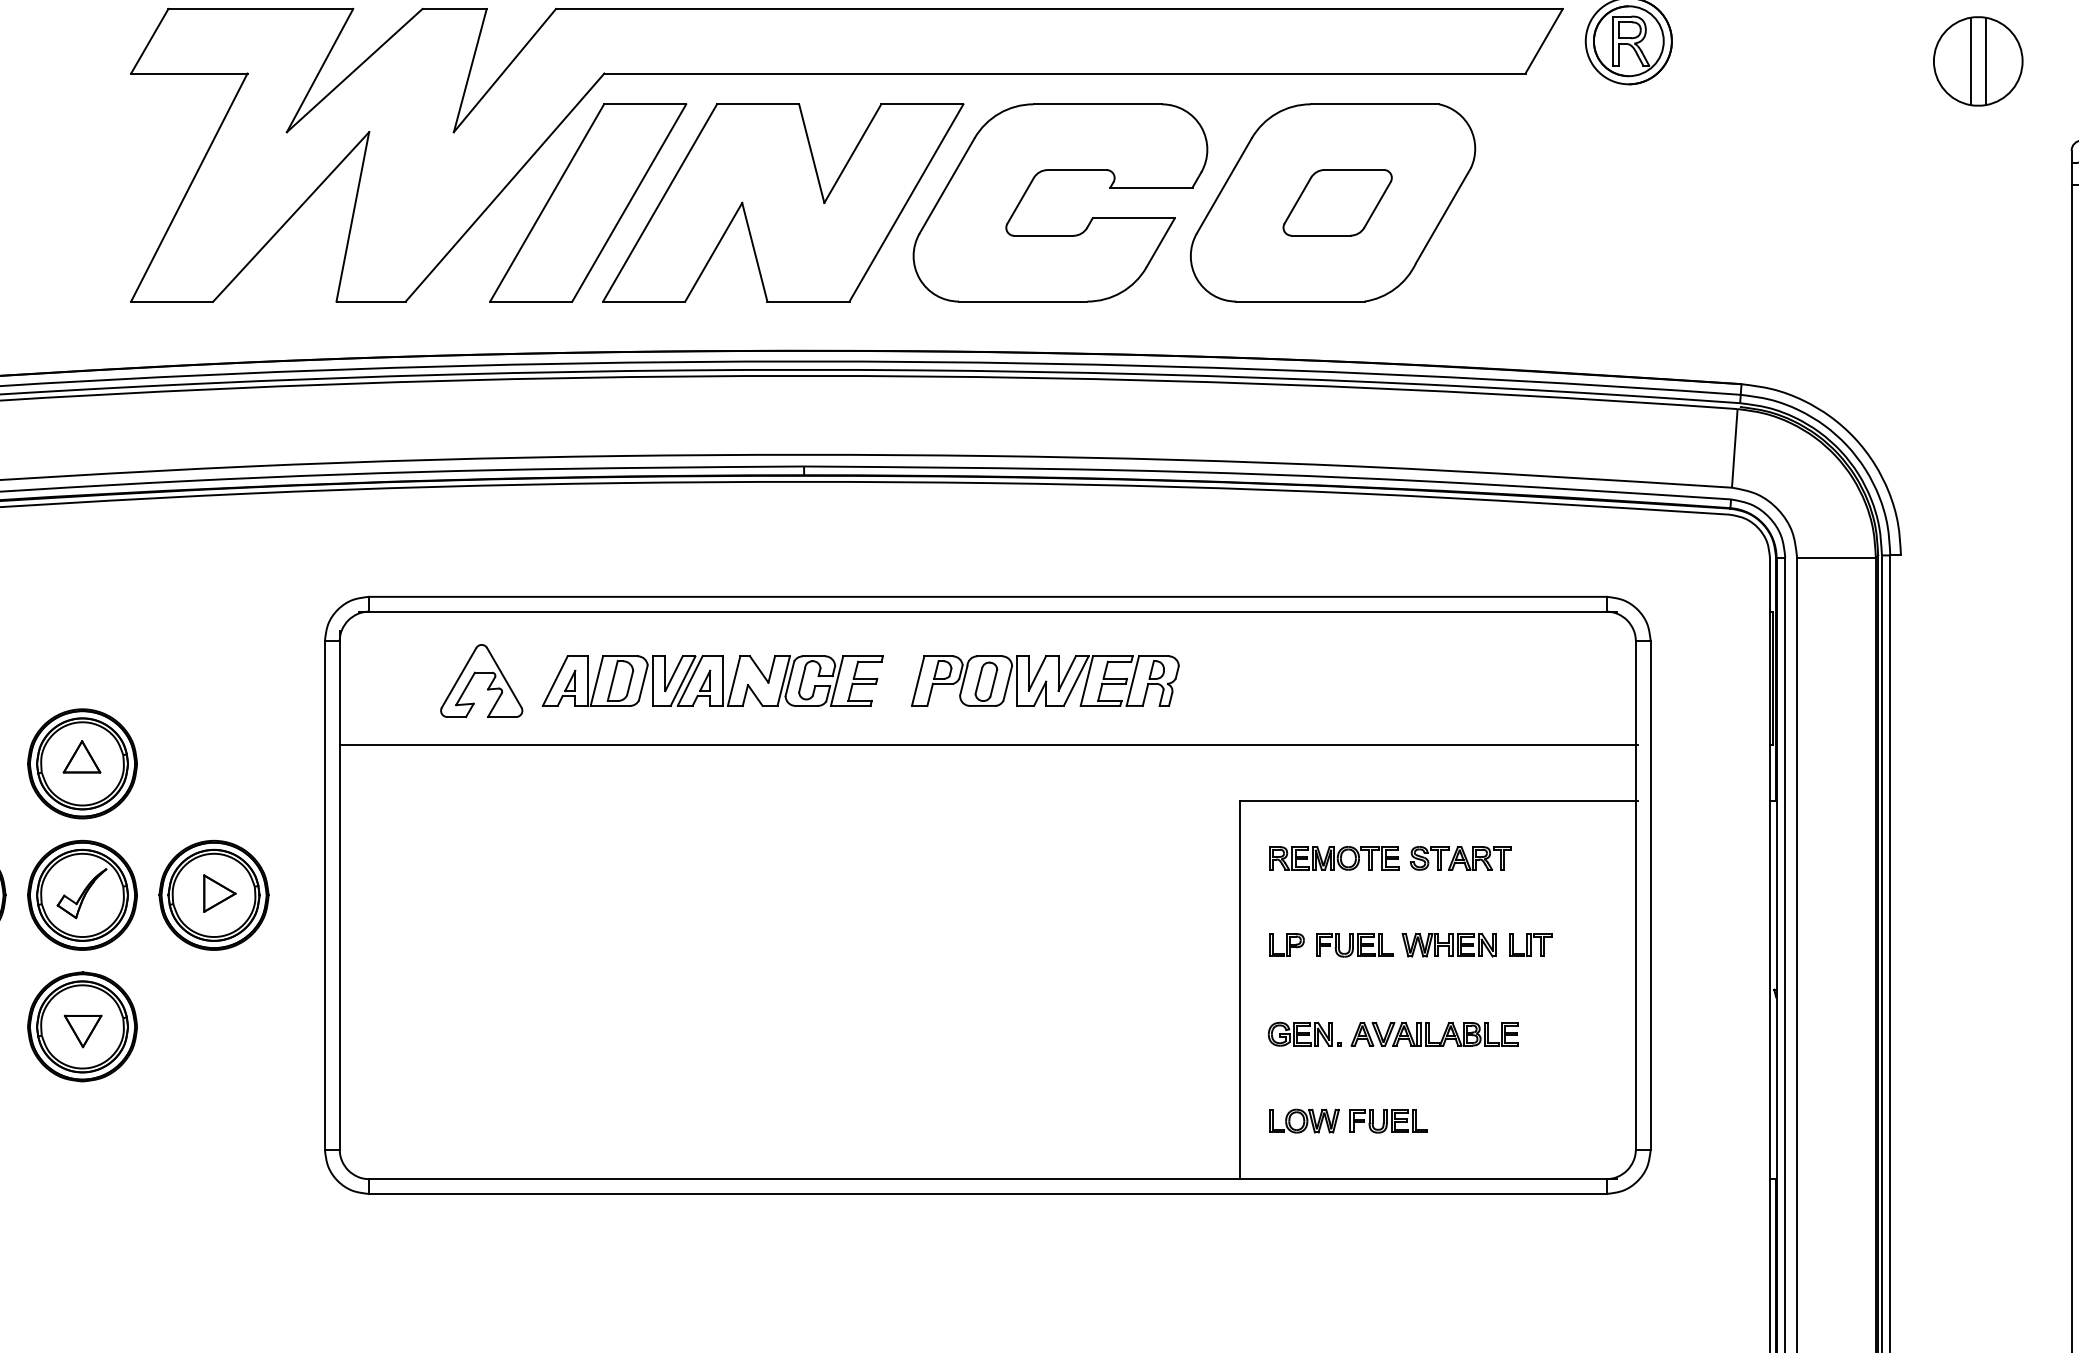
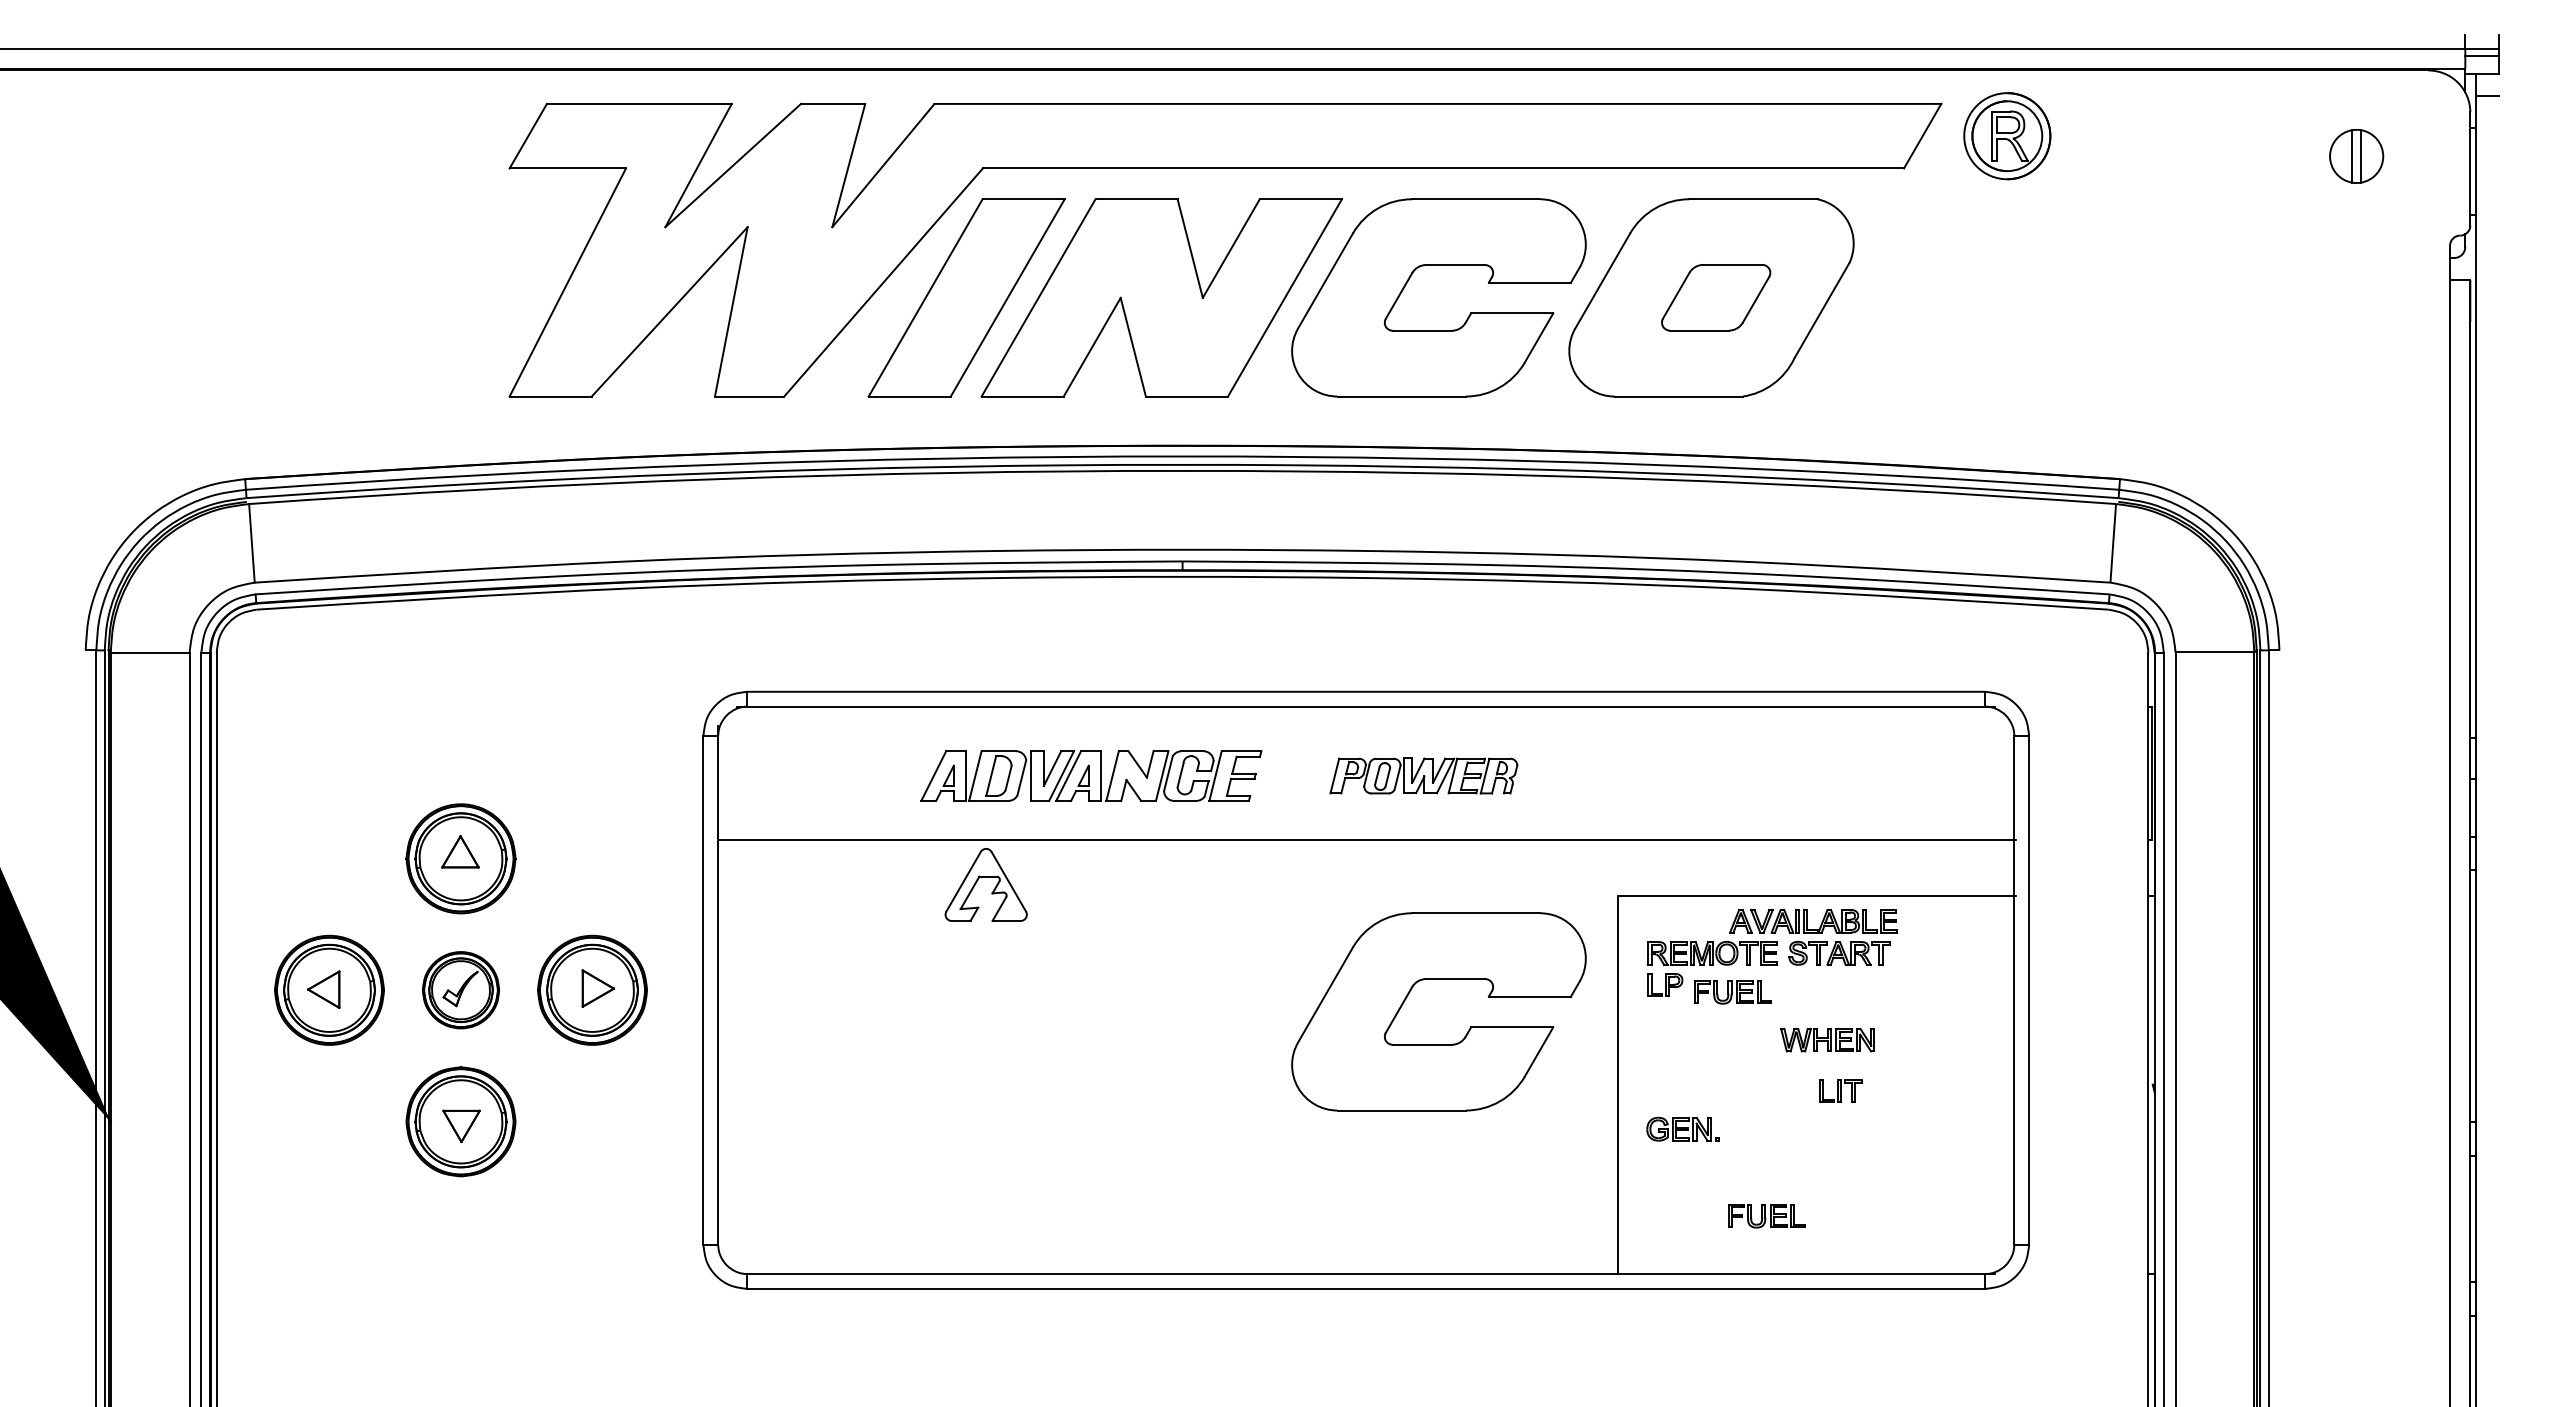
part: (1978, 61) -> (2356, 156), size x0.6
part: (481, 673) -> (985, 877), moved
part: (1045, 680) -> (1423, 775), size x0.7
part: (1060, 884) -> (1438, 979), added
part: (82, 894) -> (460, 989), size x0.7
part: (1287, 944) -> (1665, 984), moved
part: (1530, 944) -> (1840, 1090), moved
part: (1354, 945) -> (1732, 992), moved
part: (1435, 1034) -> (1813, 921), moved
part: (1304, 1120) -> (1682, 1215), removed

